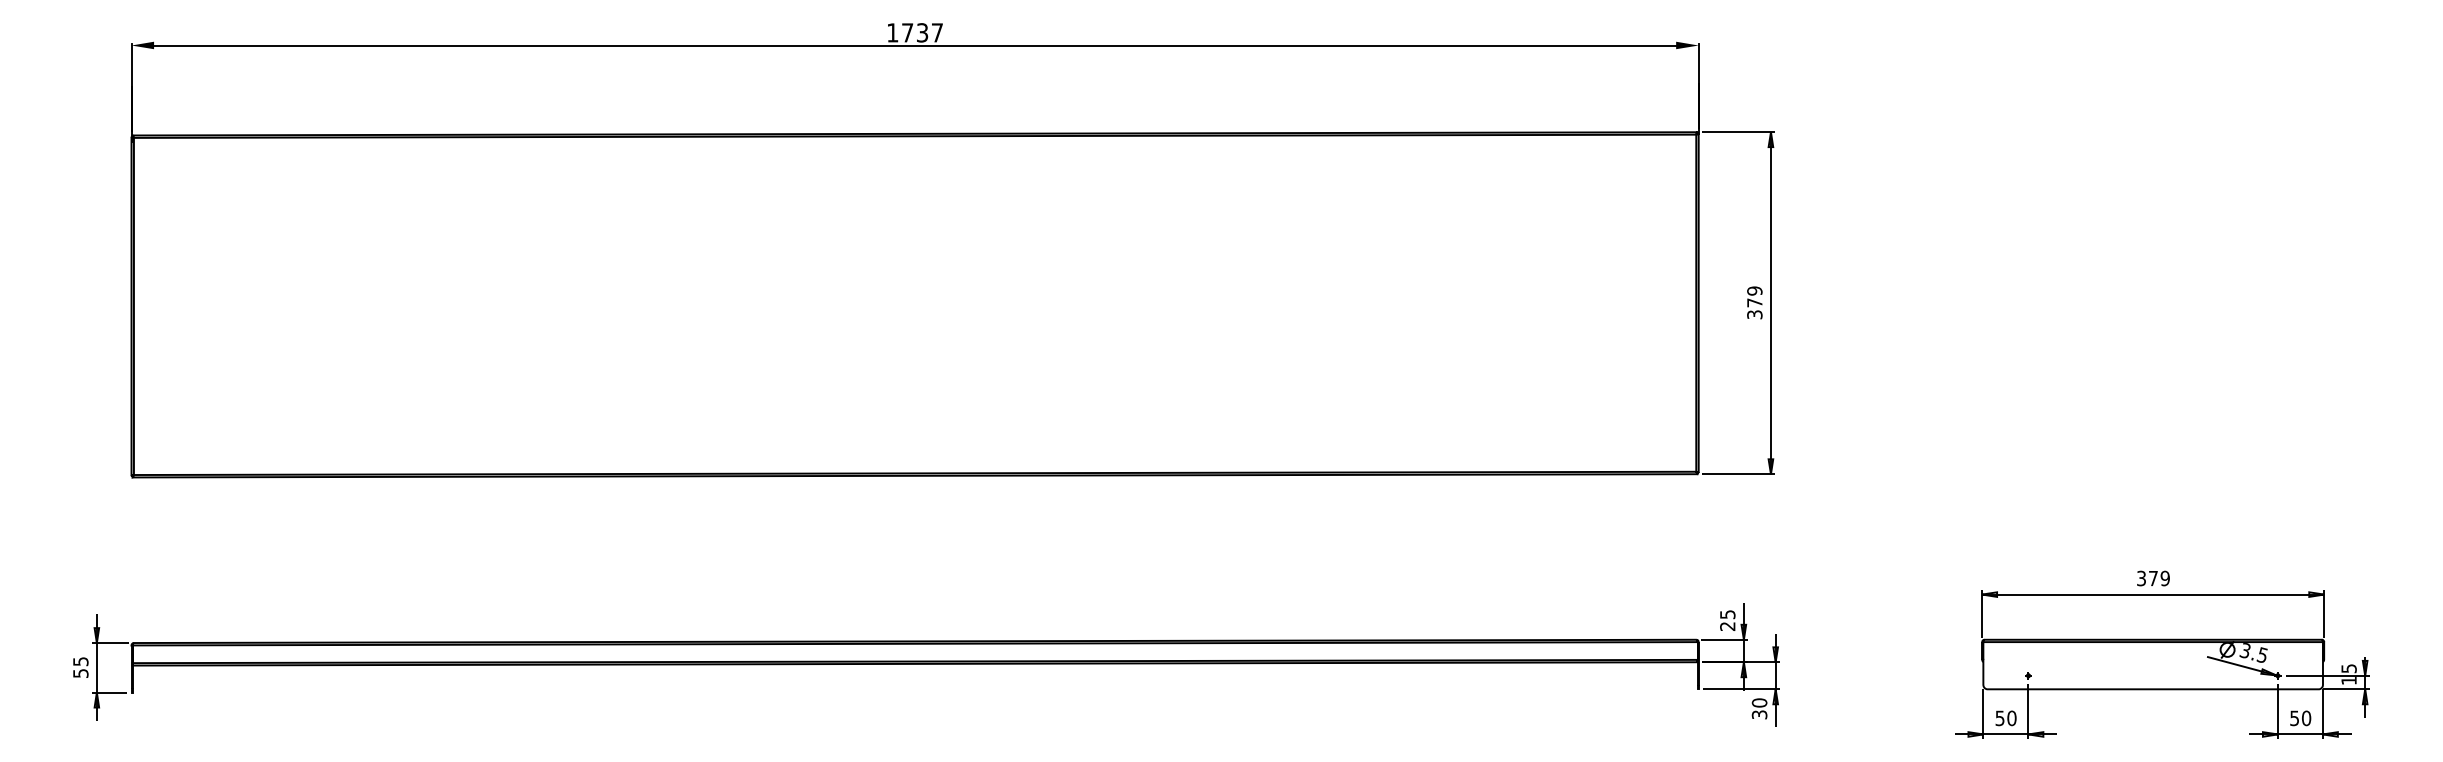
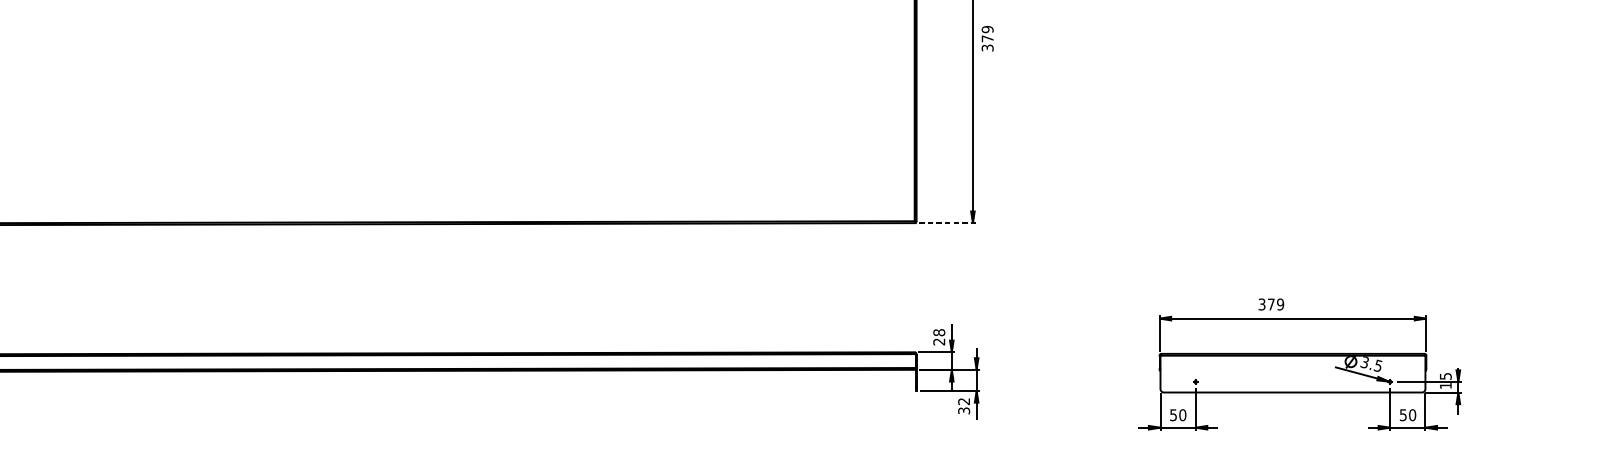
text: (1754, 302) -> (987, 38), moved
line: (1738, 474) -> (947, 223), solid -> dashed
text: (1727, 614) -> (939, 332), 25 -> 28
part: (2162, 664) -> (1300, 373), moved
text: (1759, 702) -> (964, 401), 30 -> 32

